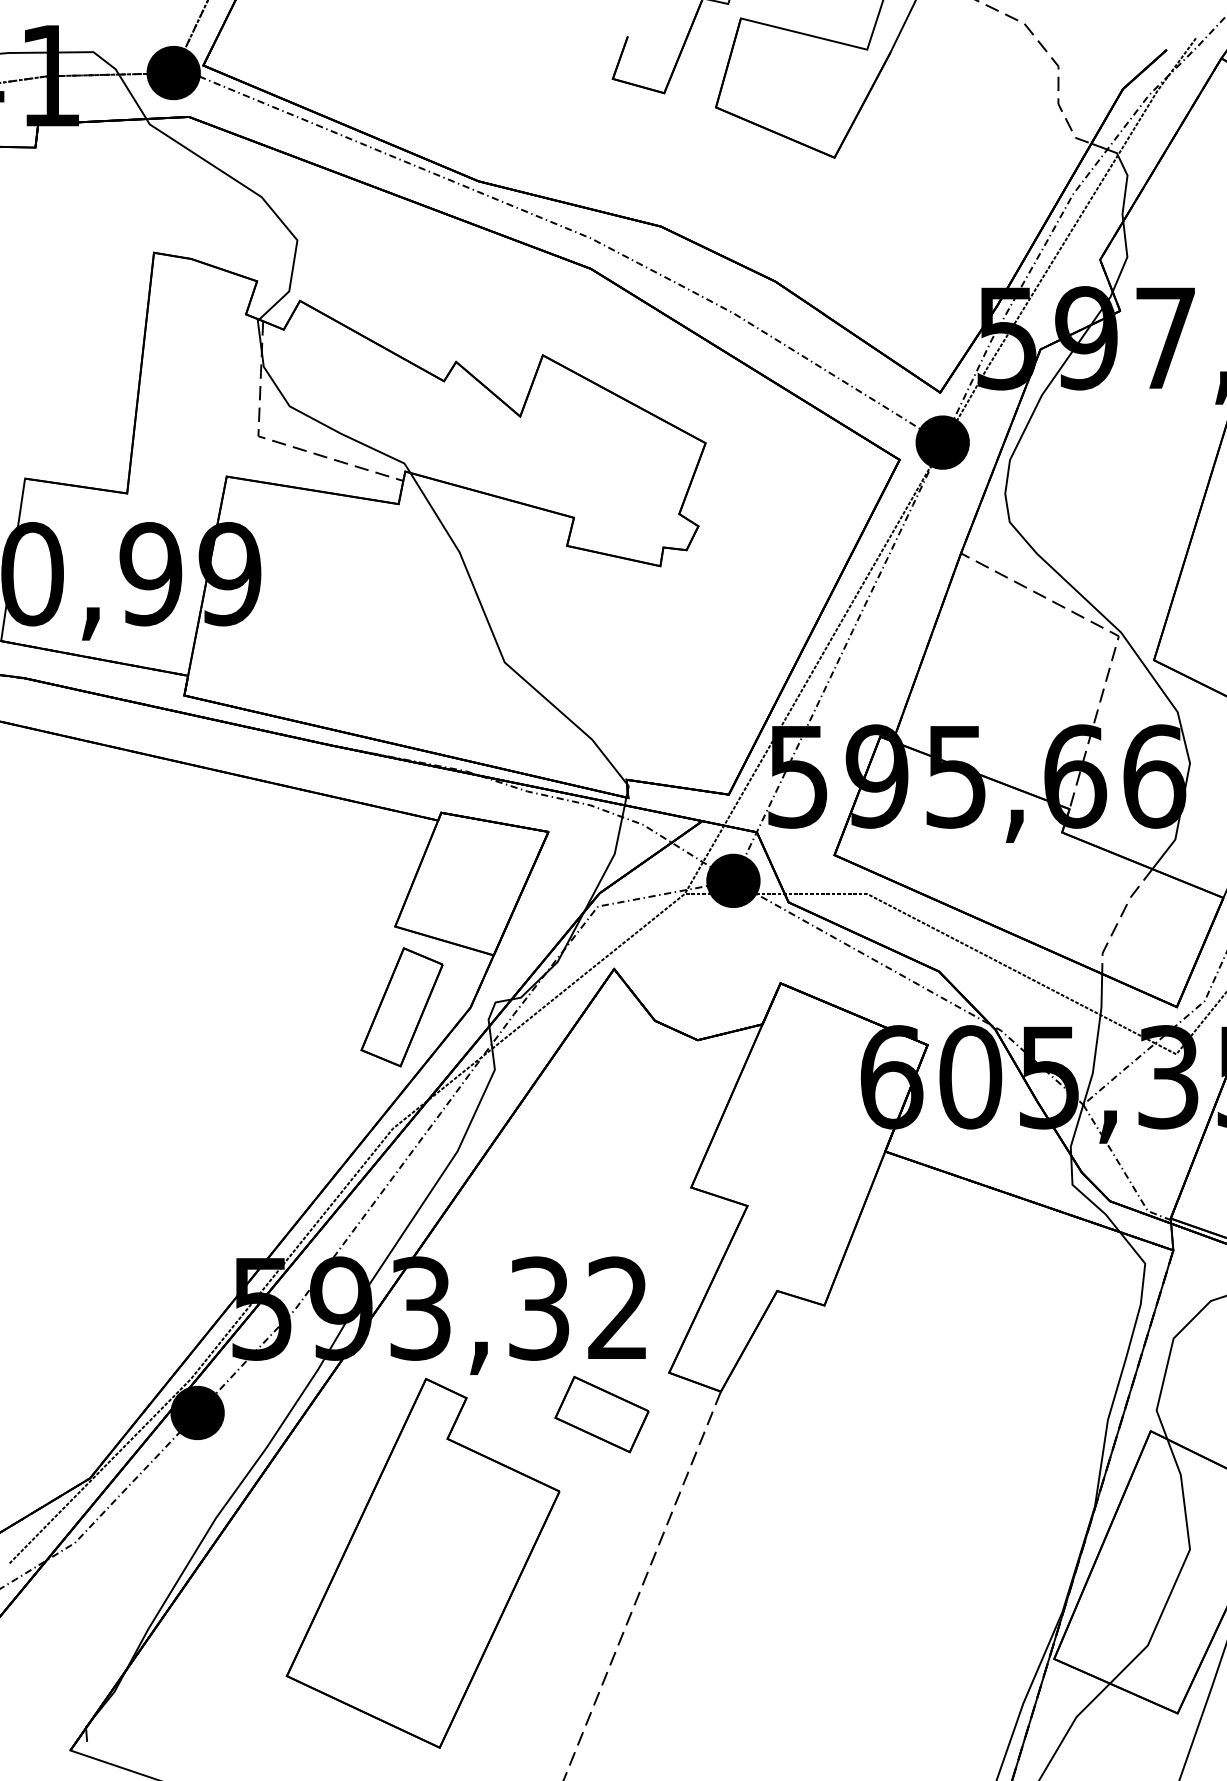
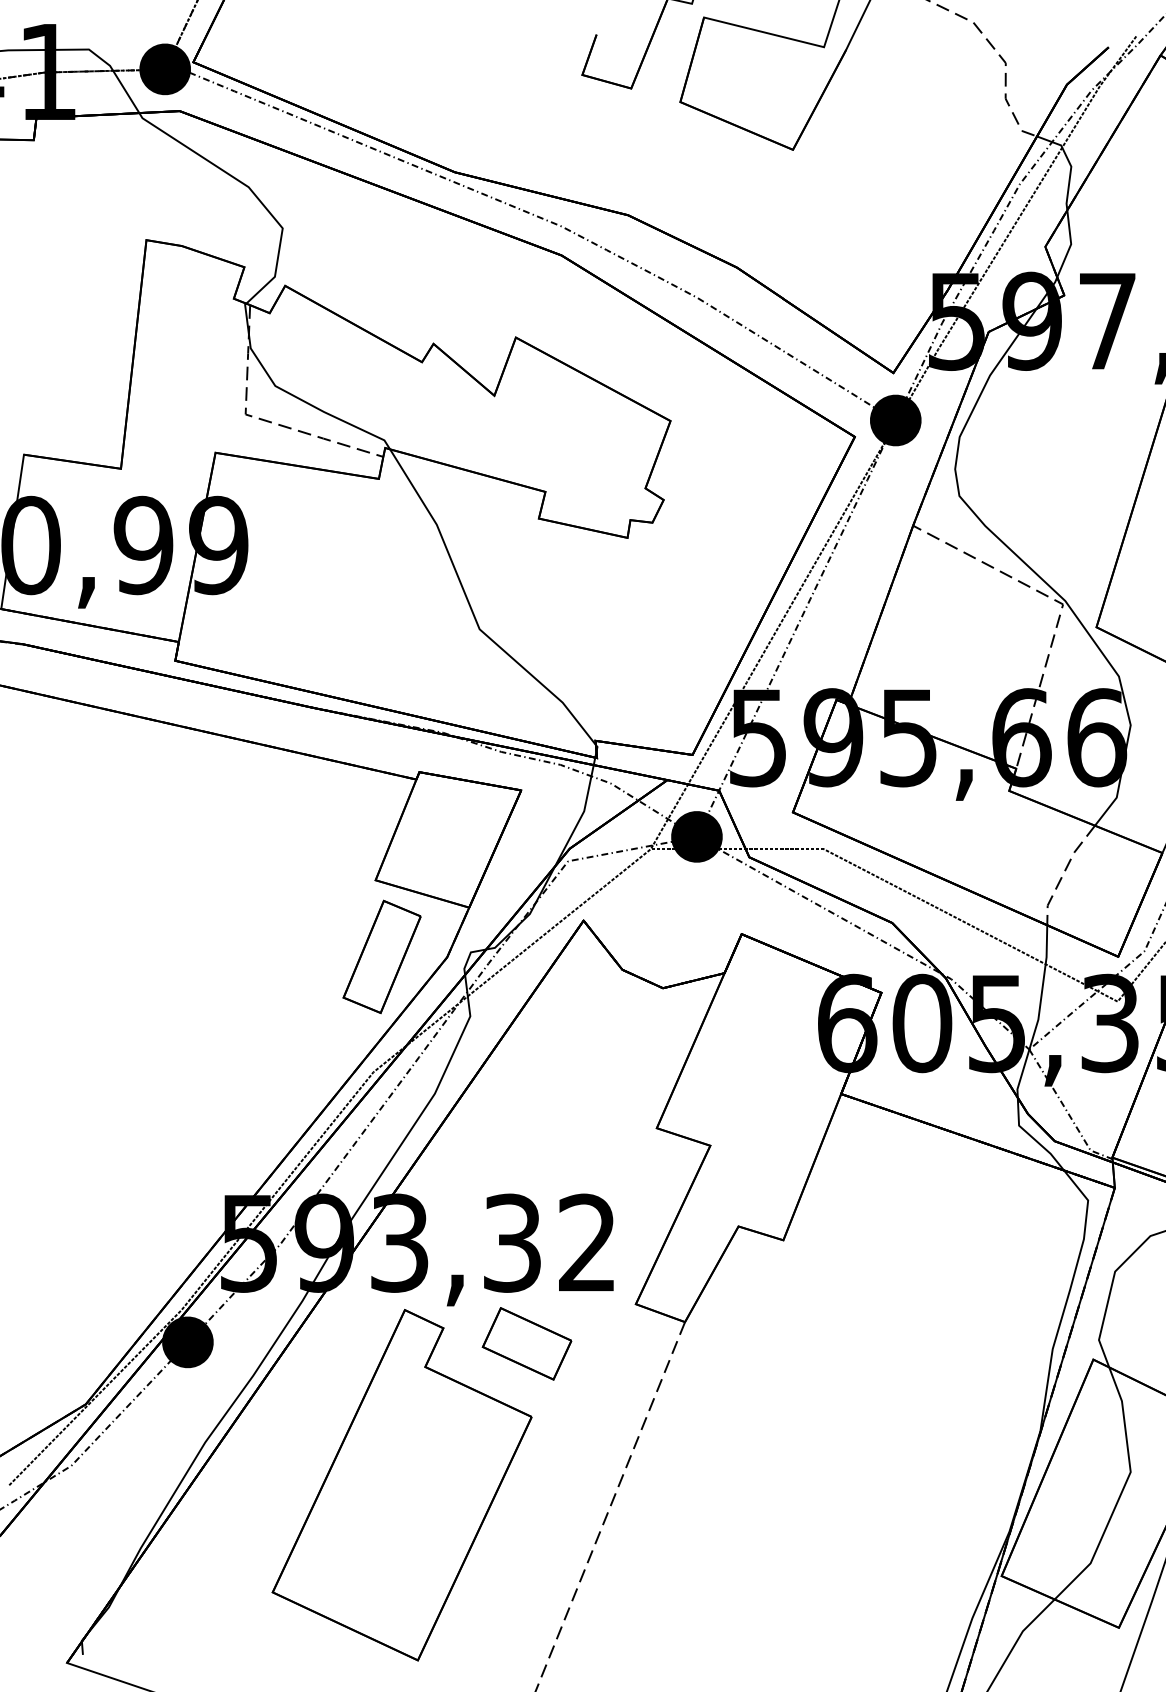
part: (601, 1414) -> (526, 1343), moved

